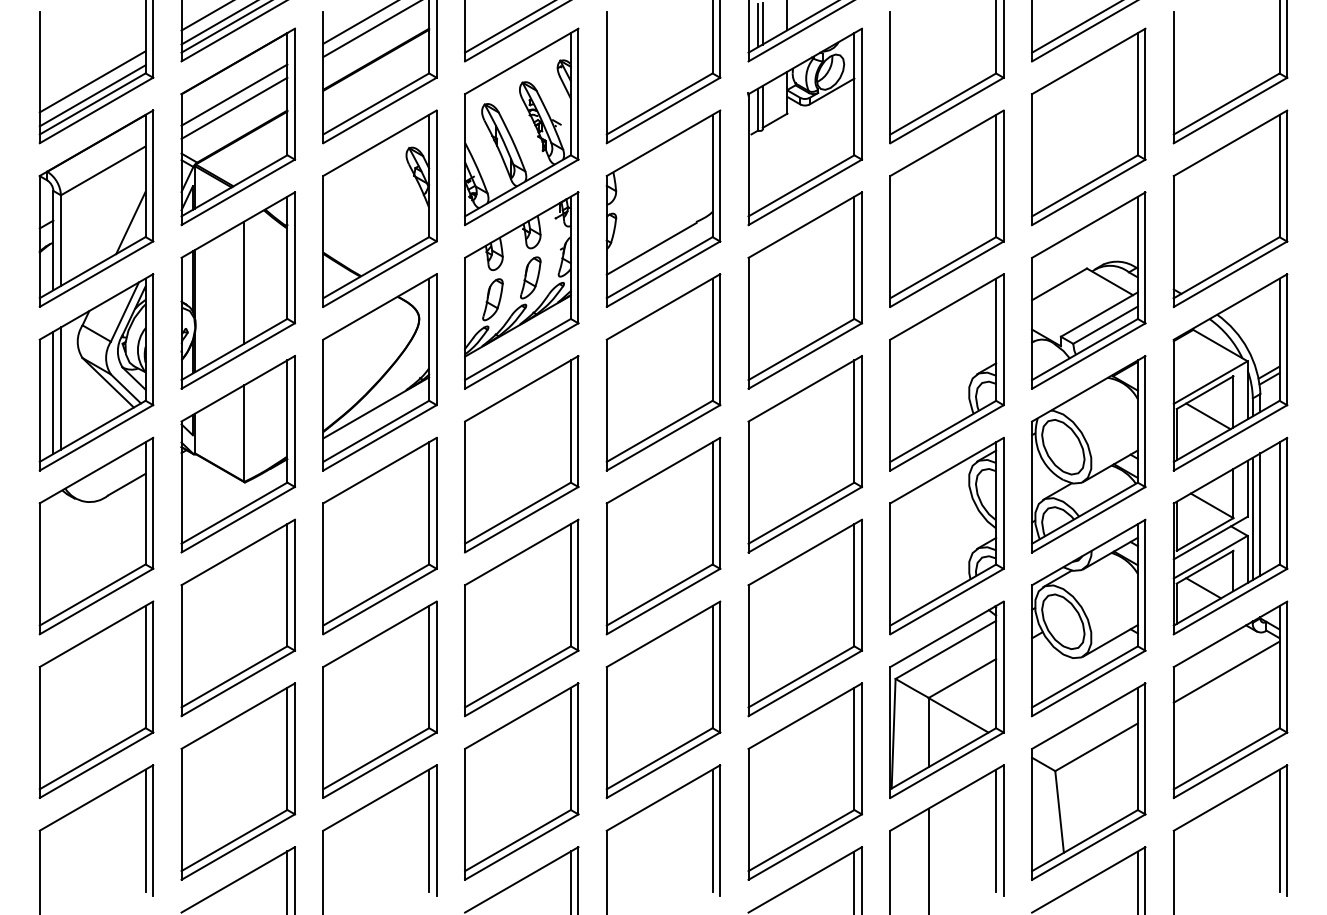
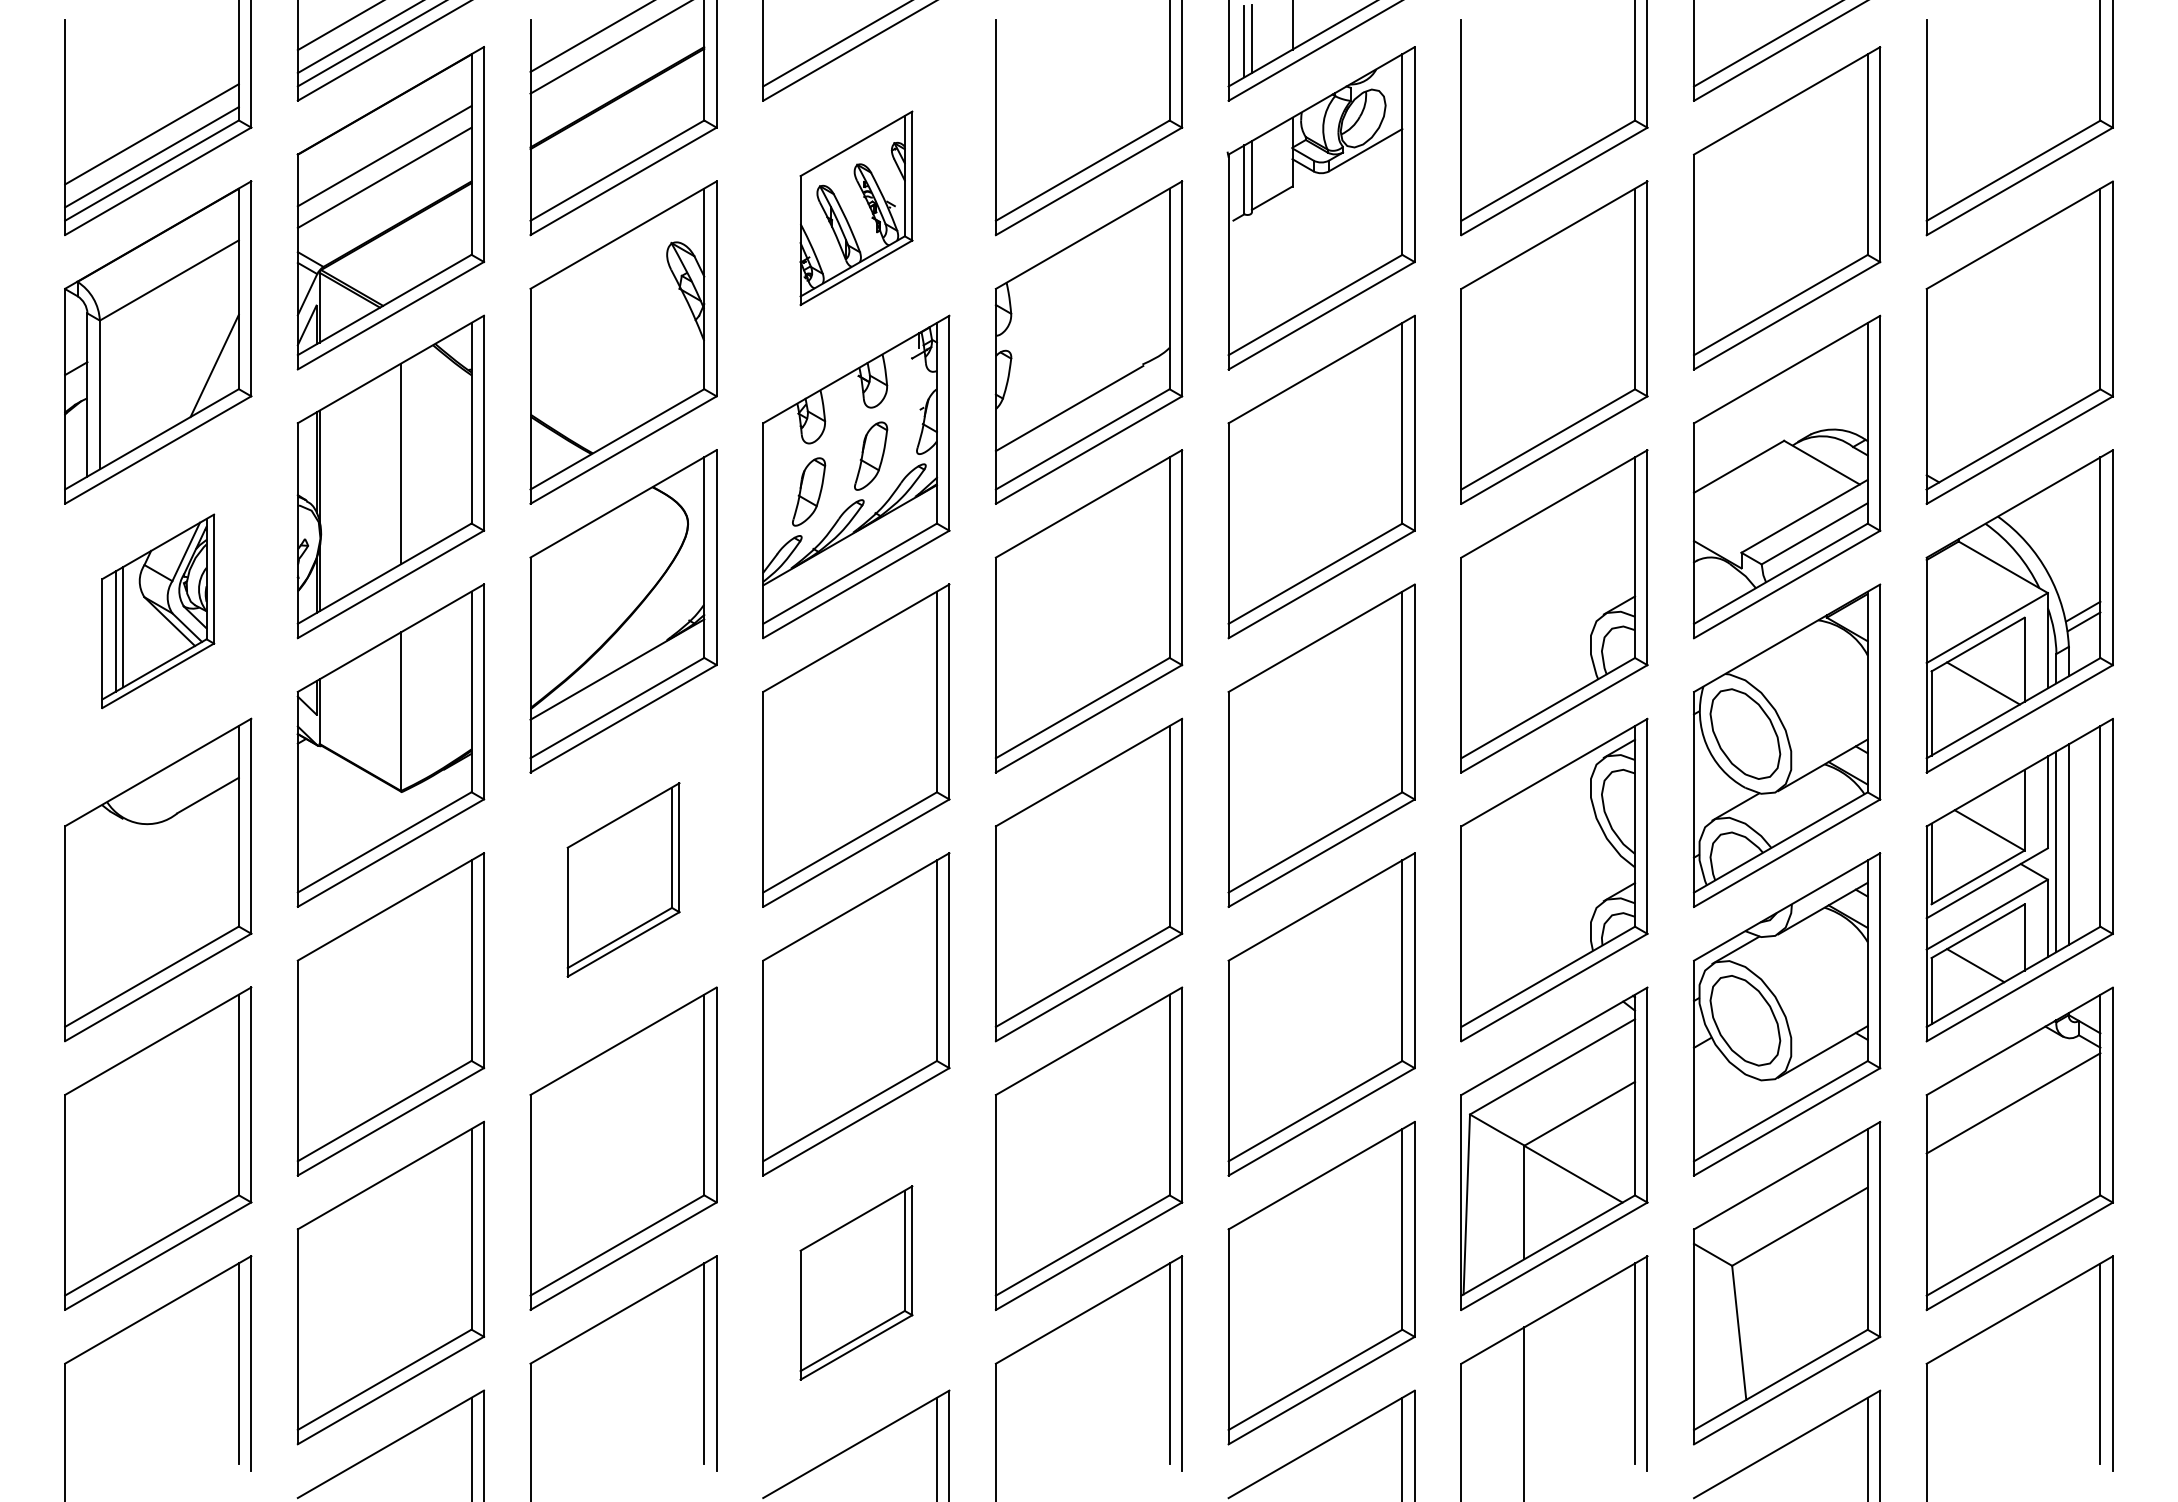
part: (521, 126) -> (855, 207), size x0.6
part: (96, 372) -> (158, 611), size x0.6
part: (379, 535) -> (622, 879), size x0.6
part: (521, 781) -> (855, 1282), size x0.6

